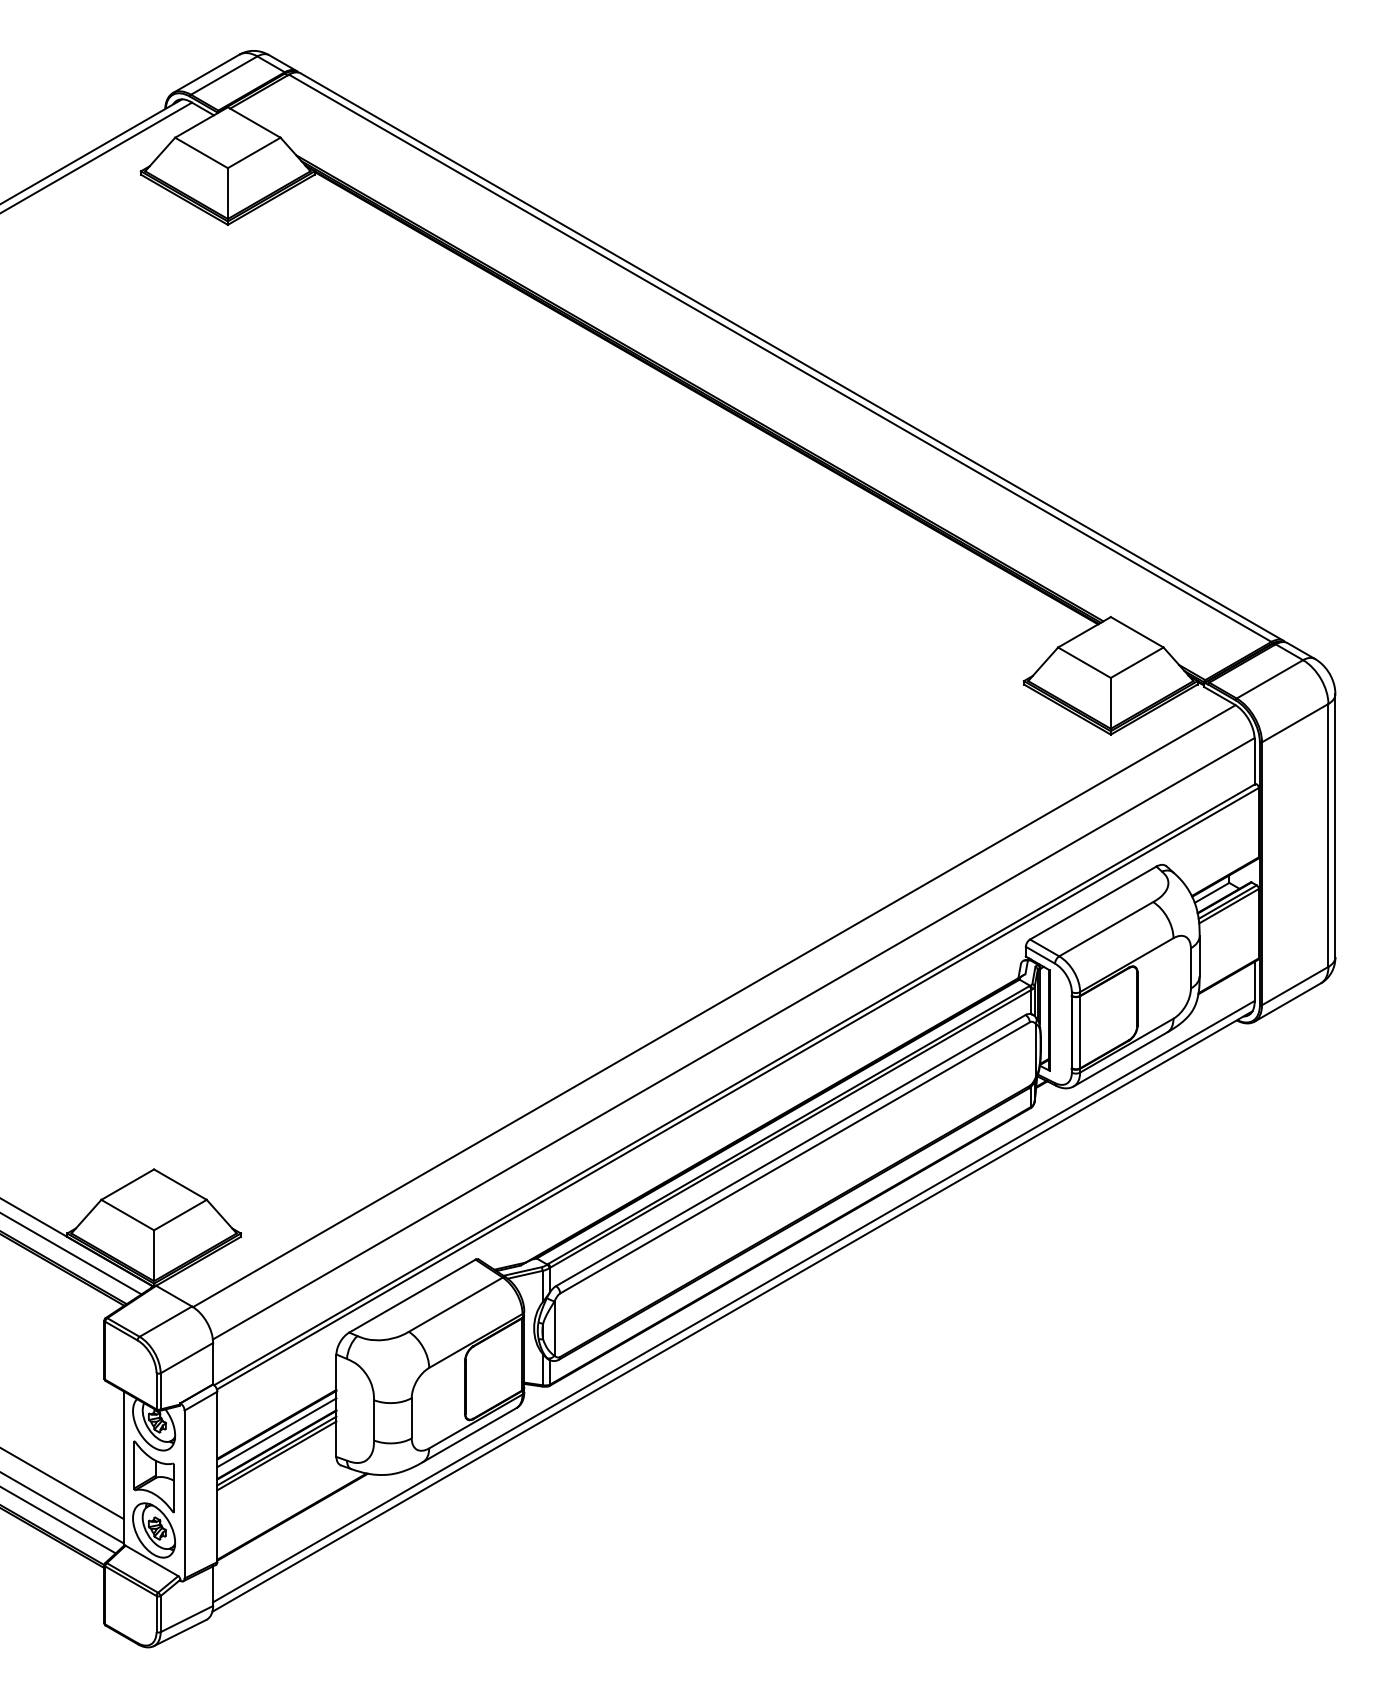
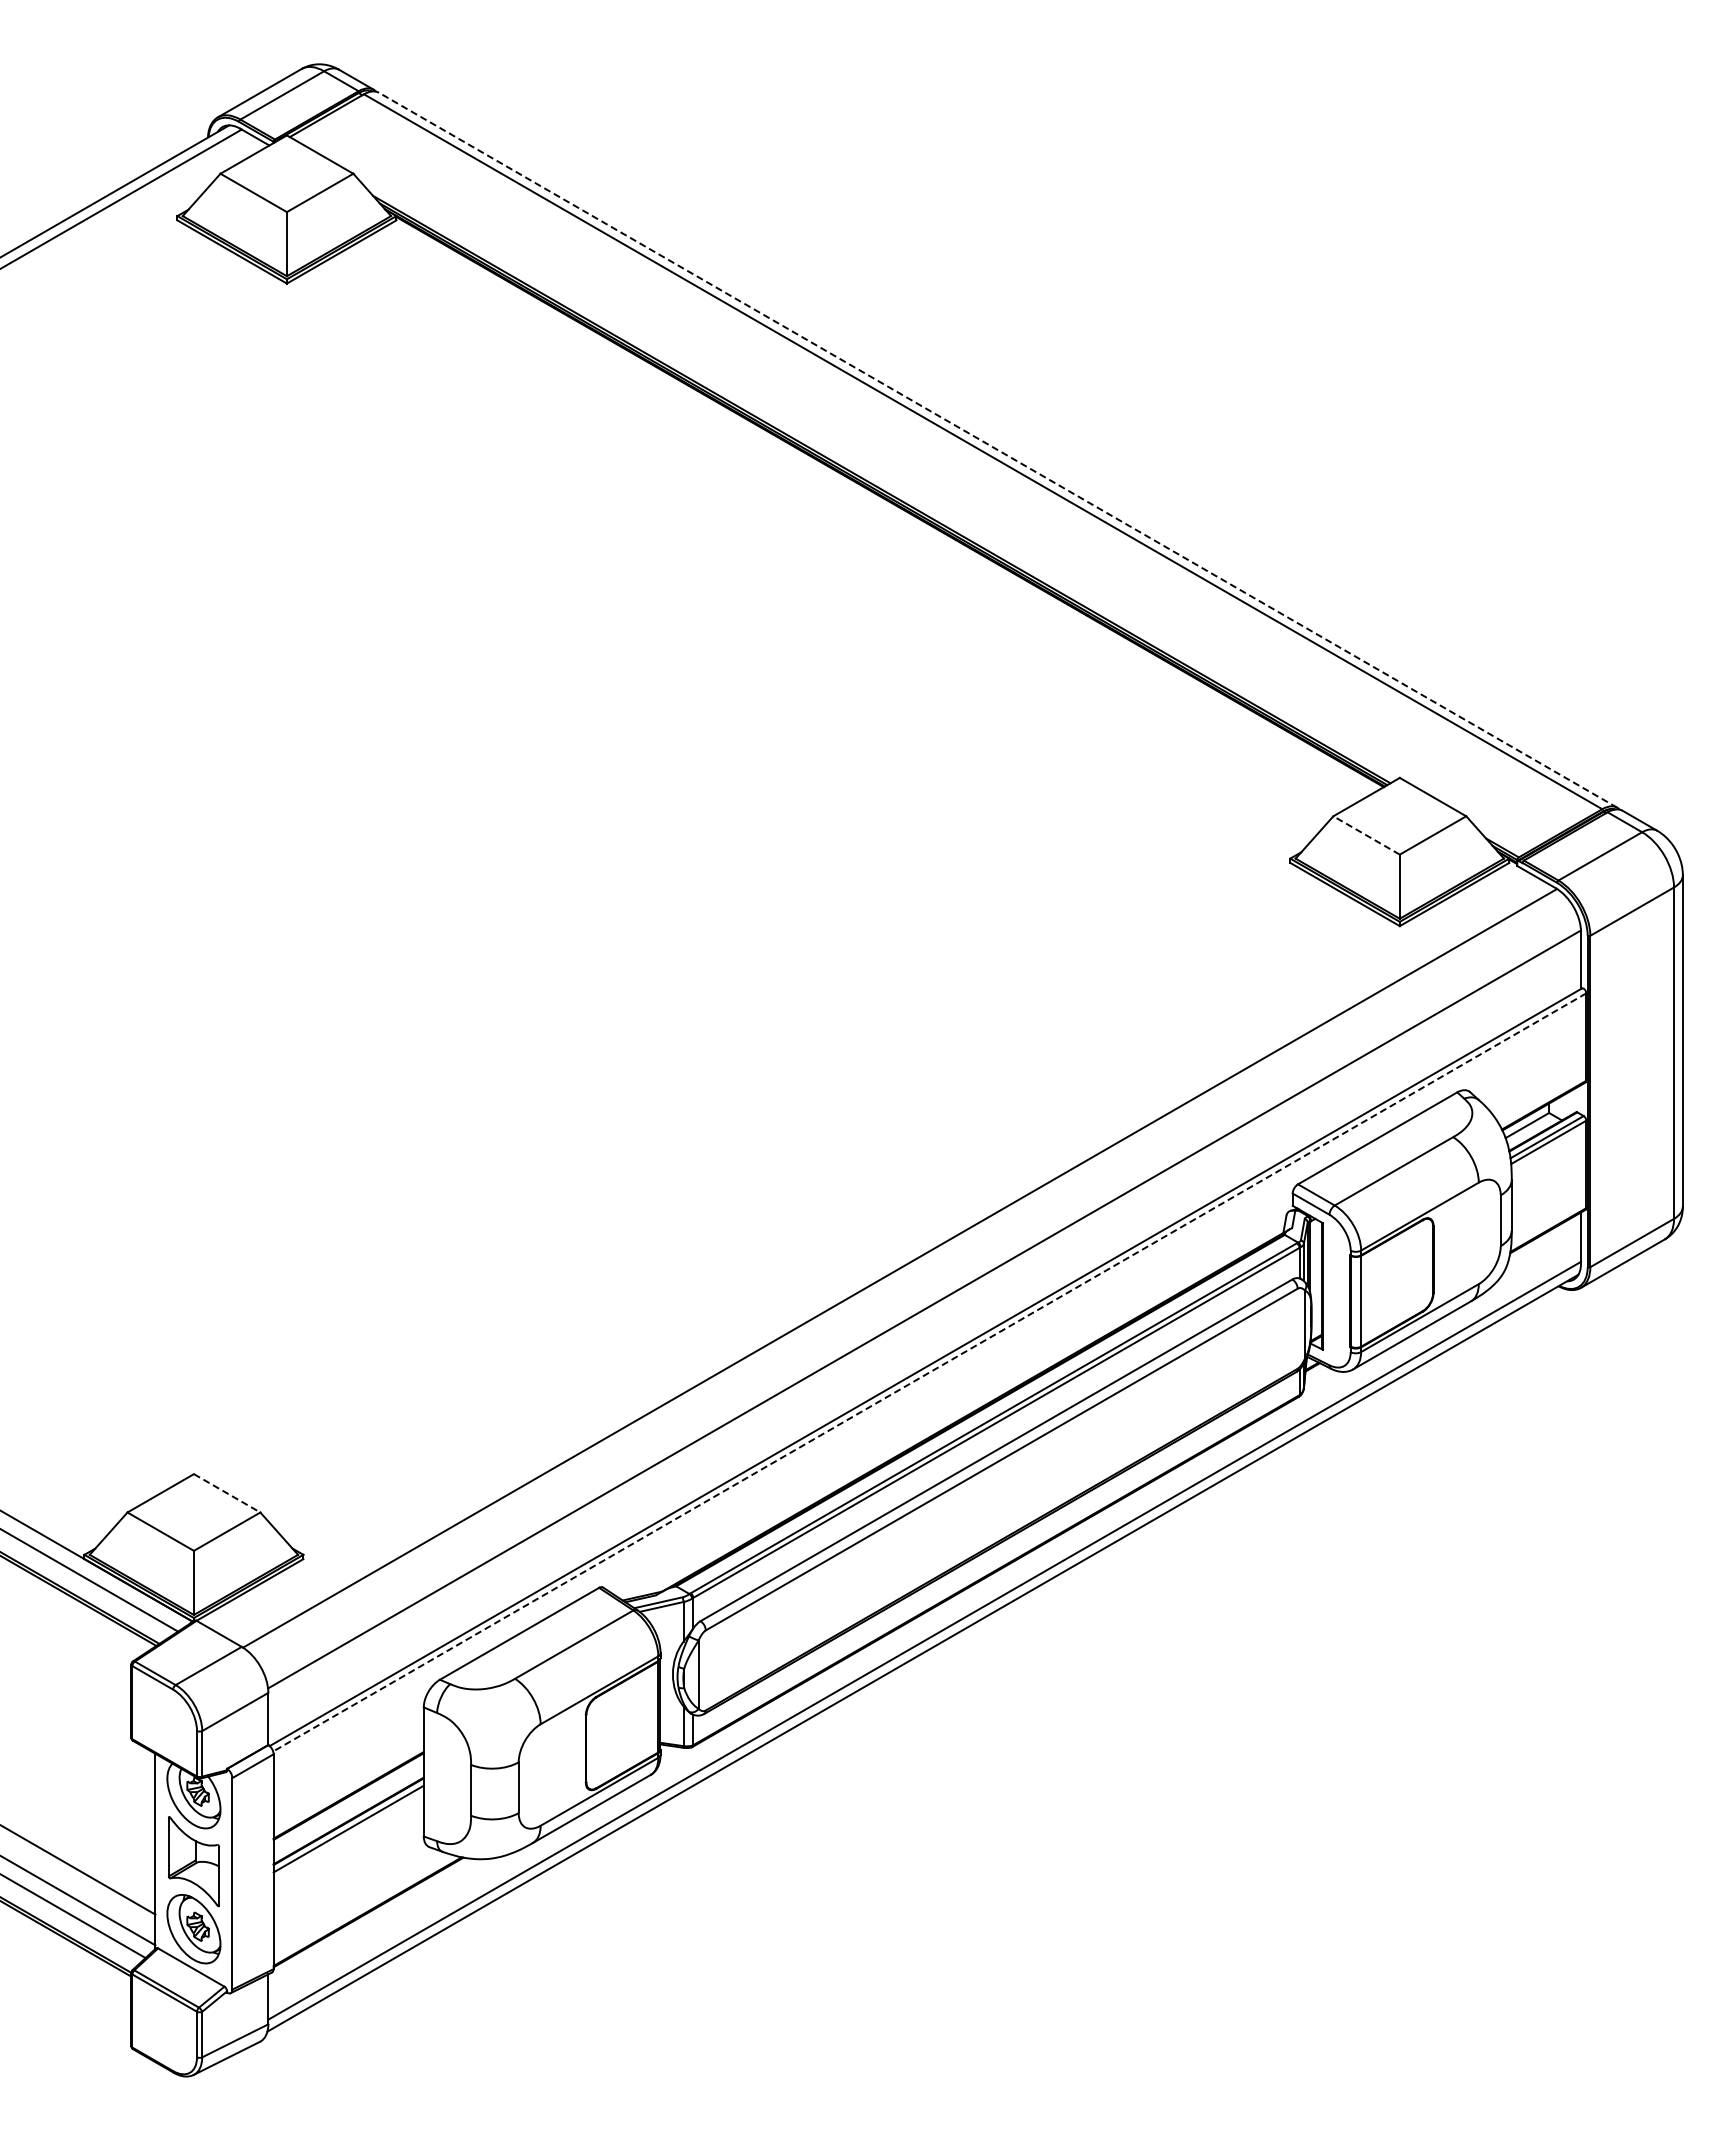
line: (792, 357) -> (998, 450), solid -> dashed
line: (1084, 662) -> (1366, 835), solid -> dashed
line: (737, 1088) -> (929, 1372), solid -> dashed
line: (180, 1184) -> (227, 1493), solid -> dashed
line: (276, 1432) -> (348, 1805), removed
line: (276, 1455) -> (348, 1834), removed

